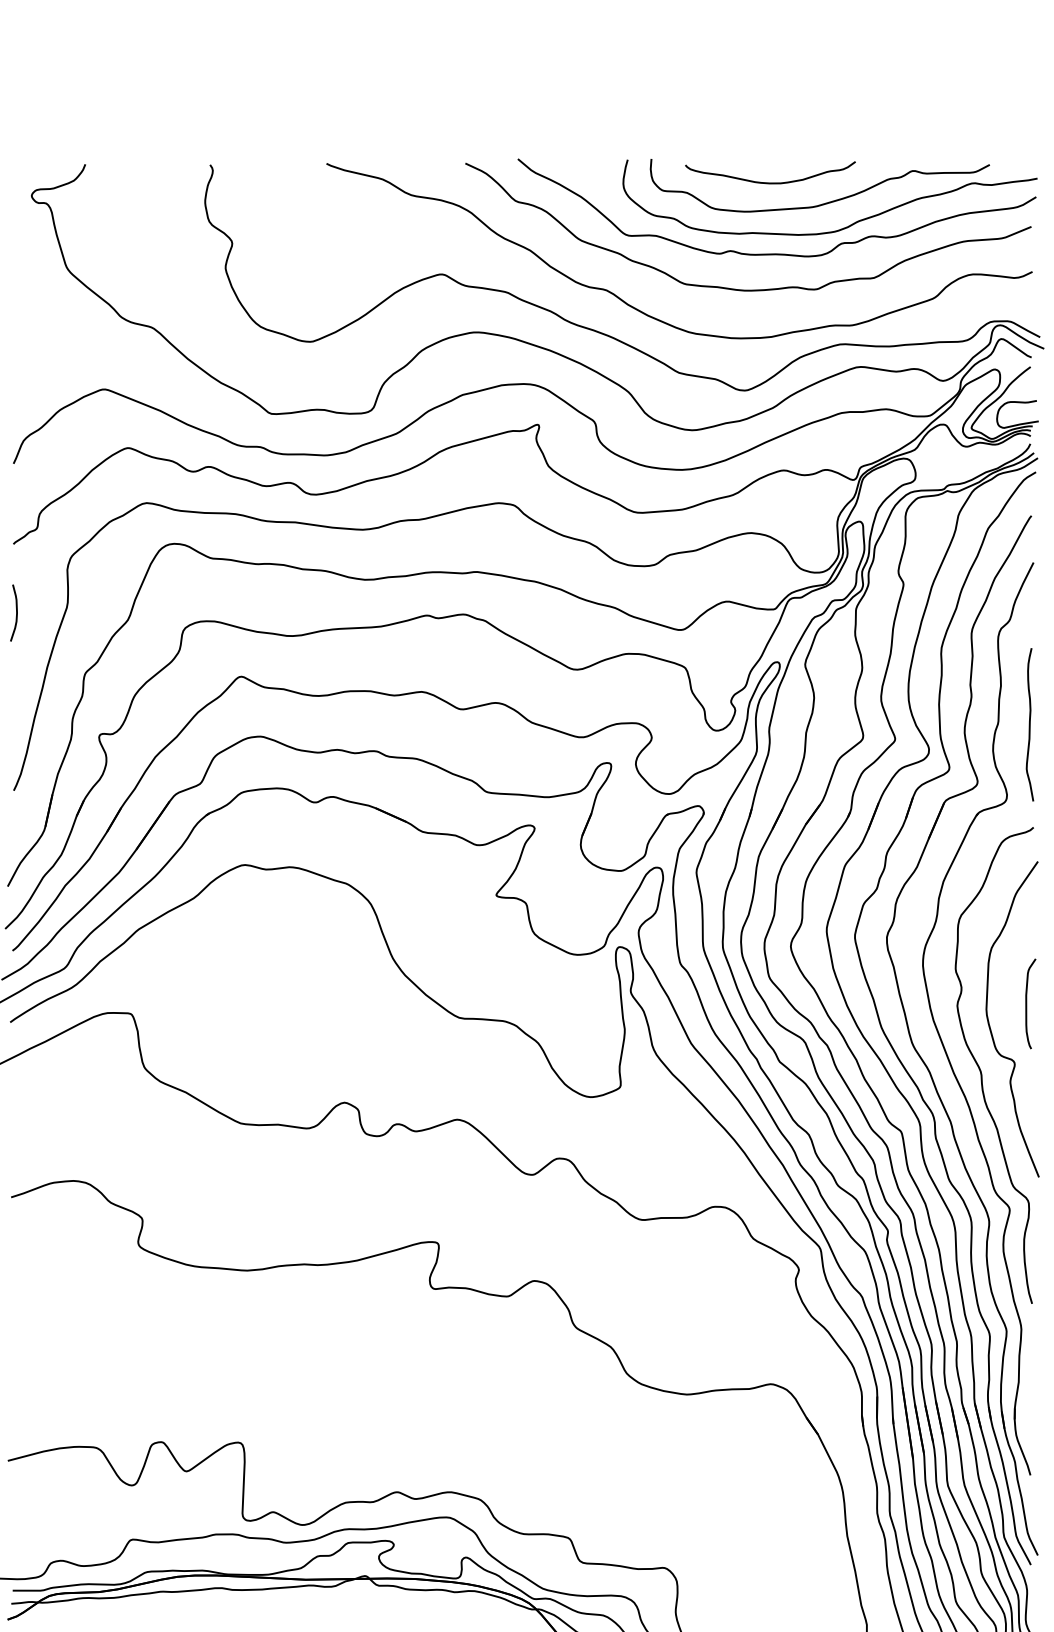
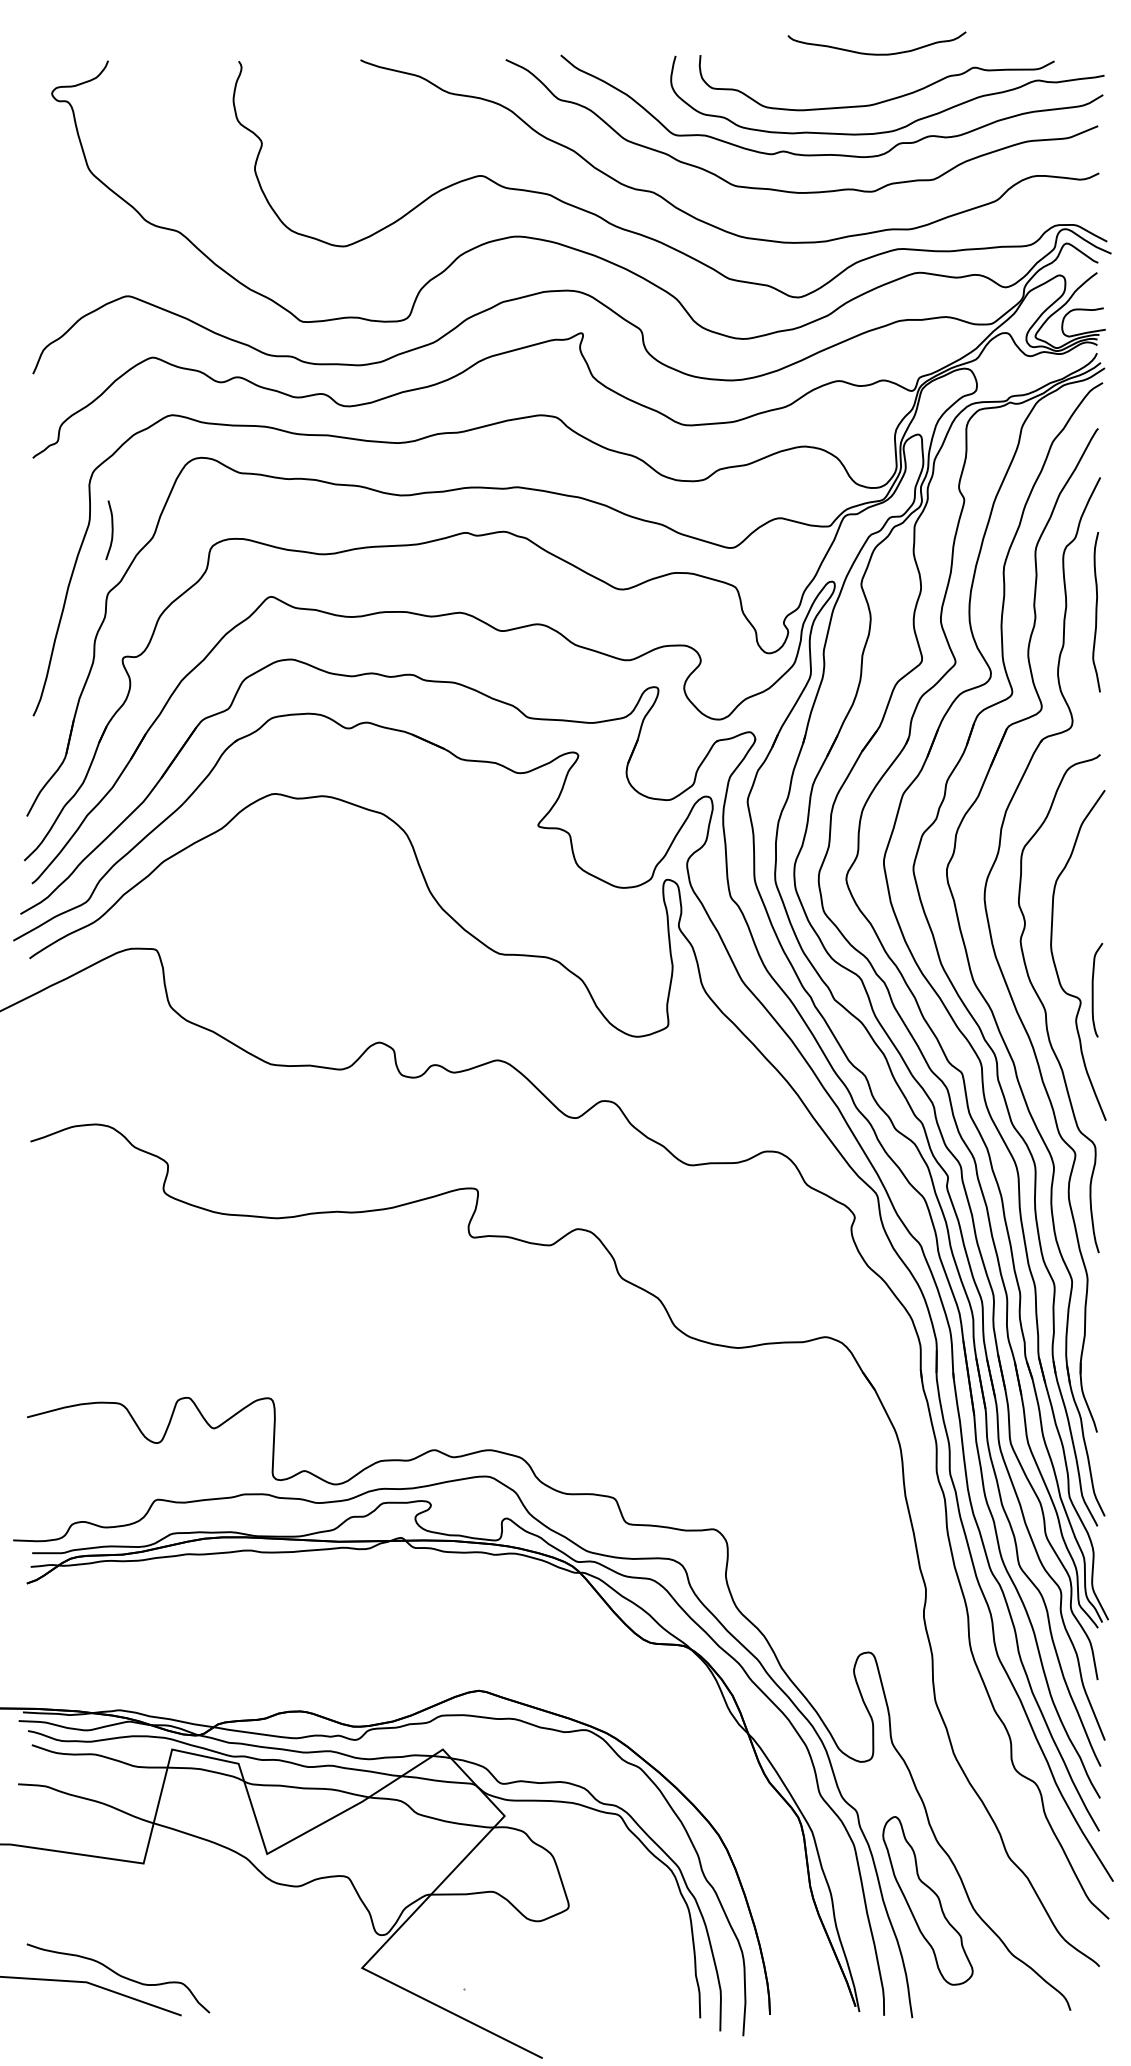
curve: (769, 182) -> (876, 53), moved
curve: (15, 613) -> (111, 530), moved
curve: (1029, 725) -> (1096, 612), moved
curve: (1027, 1004) -> (1093, 990), moved

